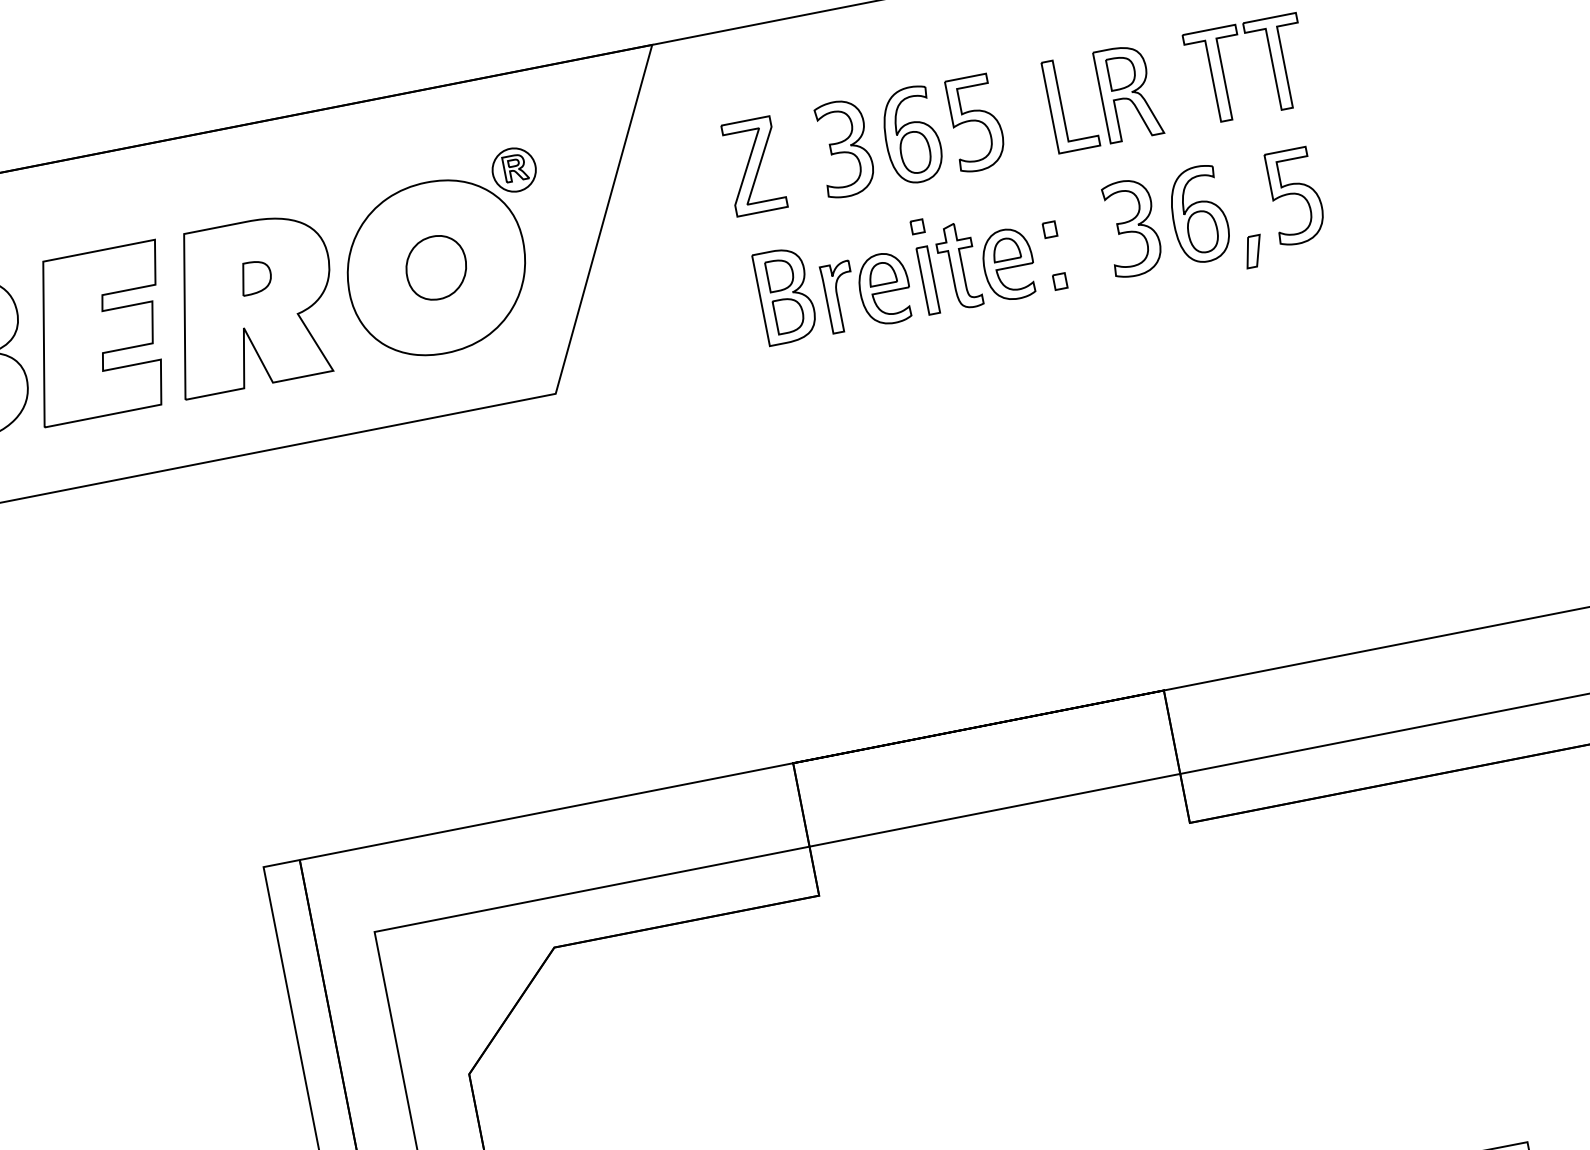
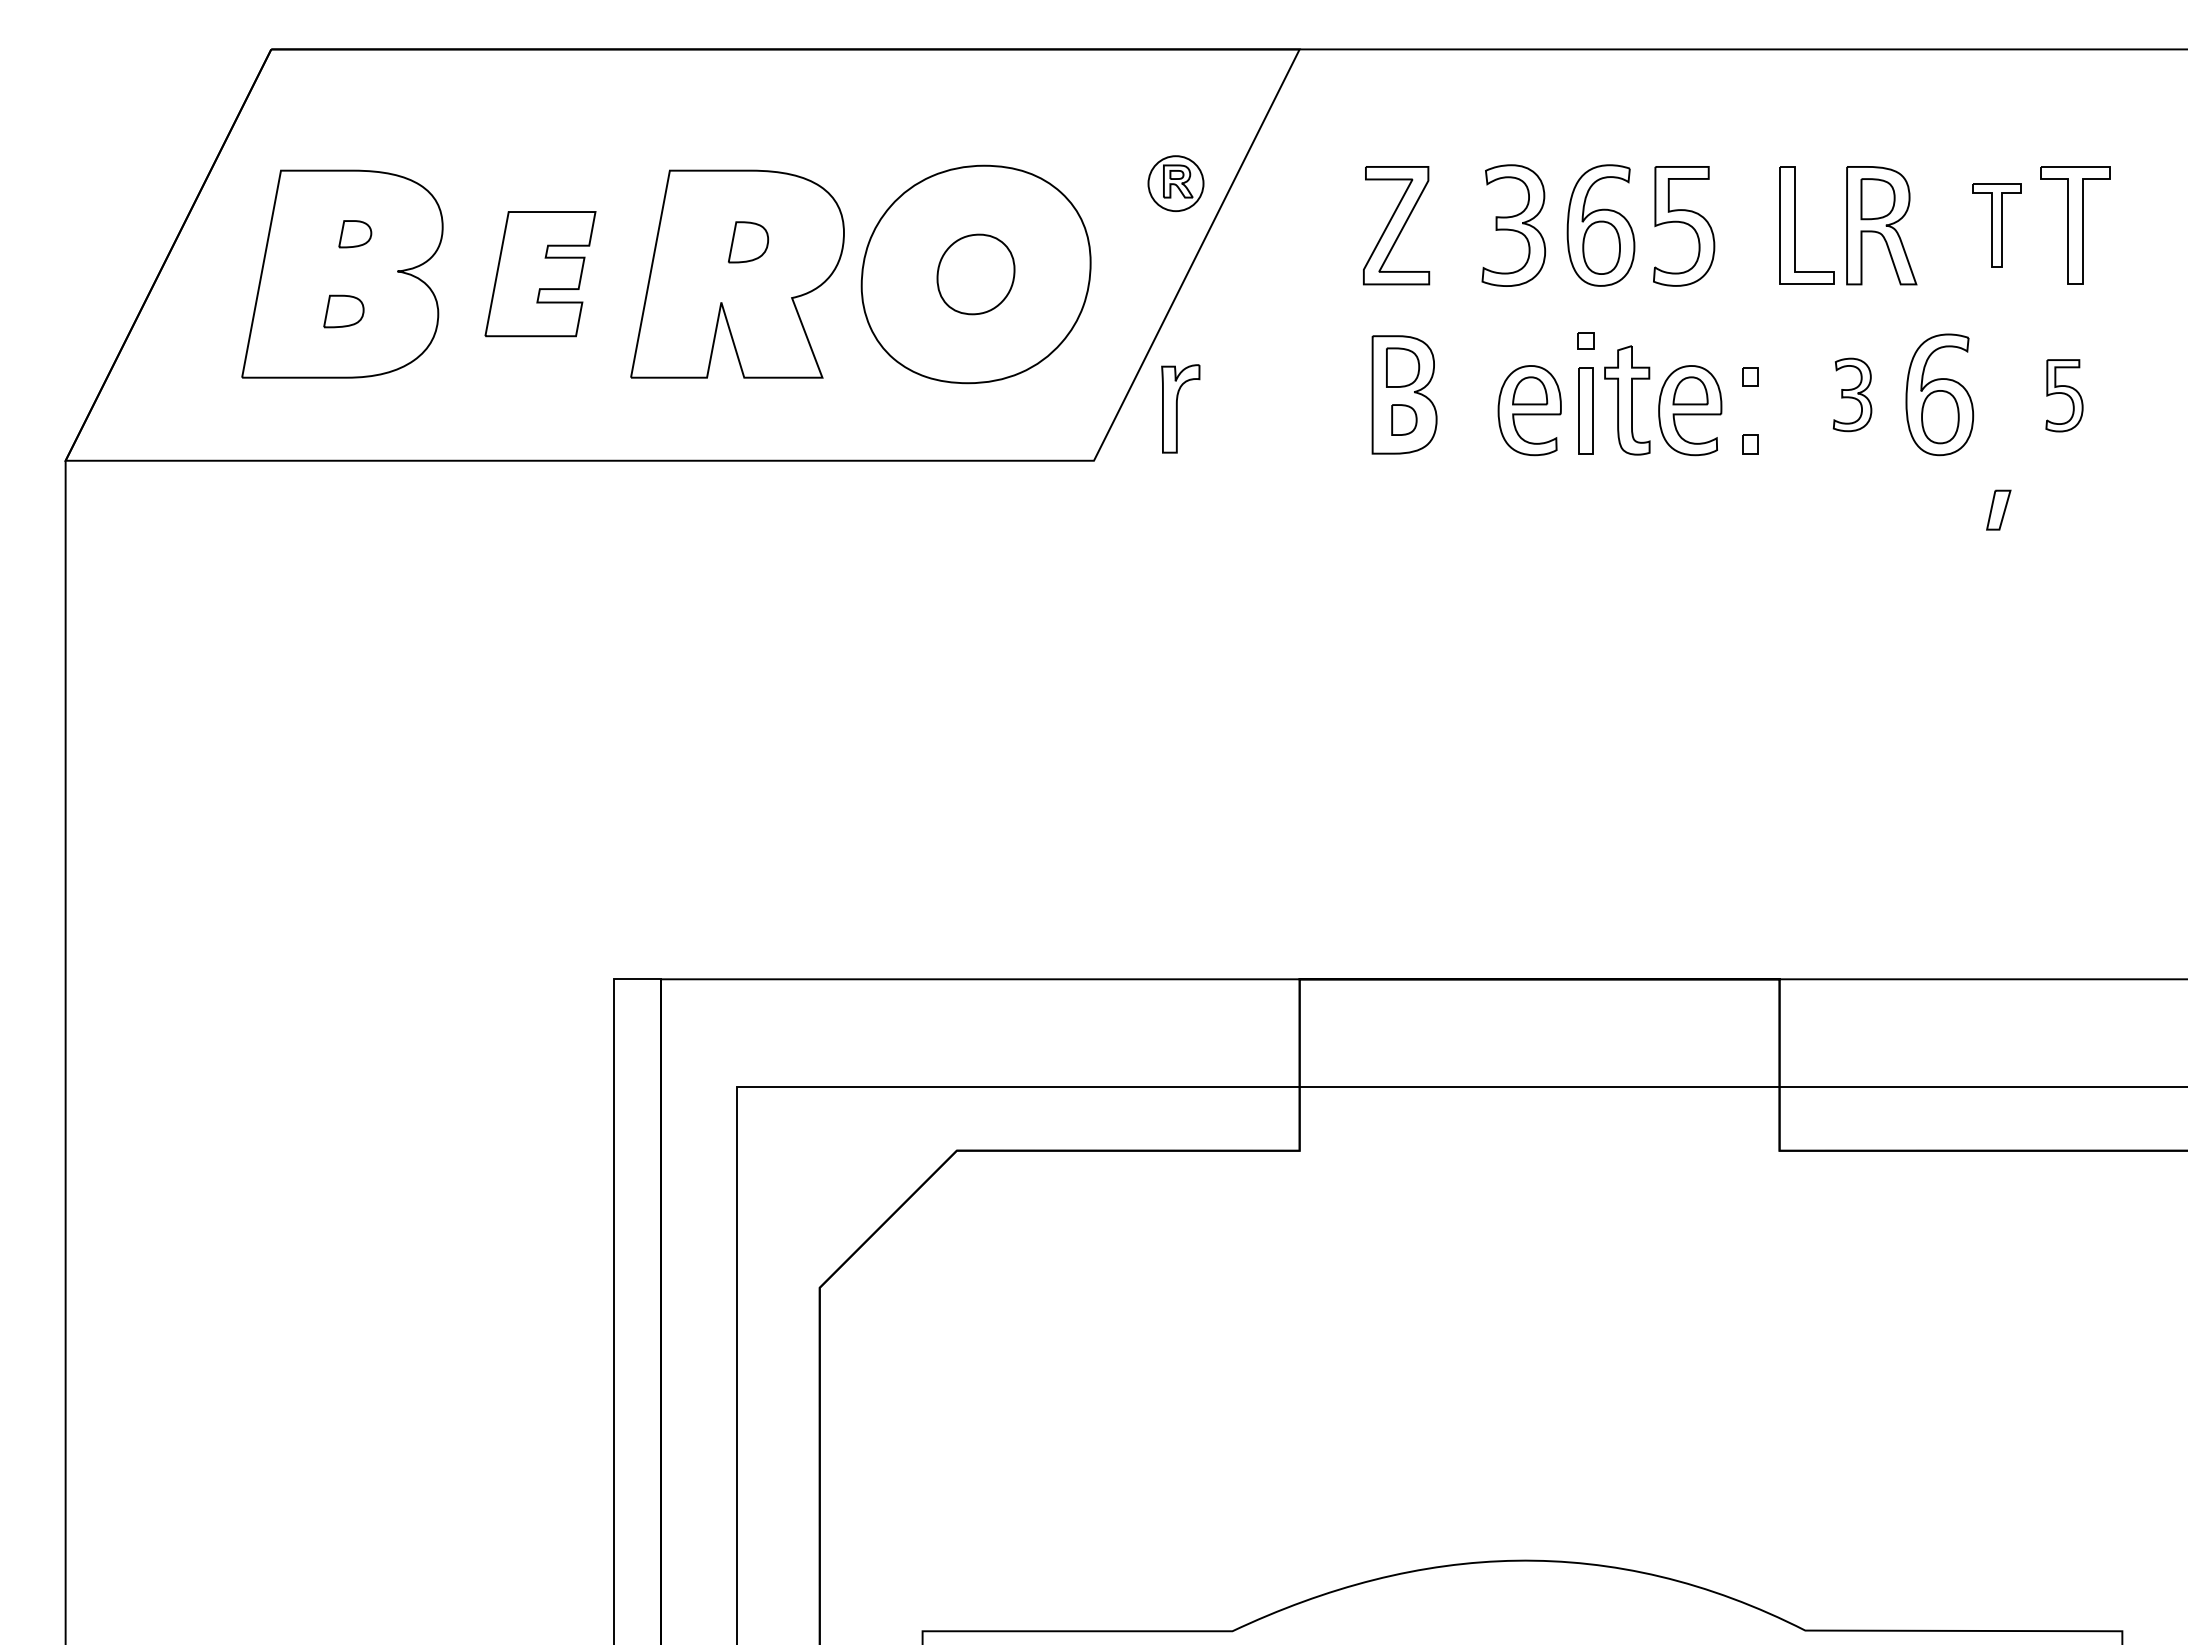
part: (1217, 75) -> (1996, 225), size x0.7
part: (513, 170) -> (1175, 183), moved
part: (1295, 196) -> (2064, 395), size x0.6
part: (1131, 227) -> (1852, 394), size x0.6
part: (1253, 251) -> (1998, 509), moved
part: (840, 296) -> (1180, 408), moved
part: (789, 314) -> (1404, 419), size x0.7
part: (99, 333) -> (540, 273), size x0.6

